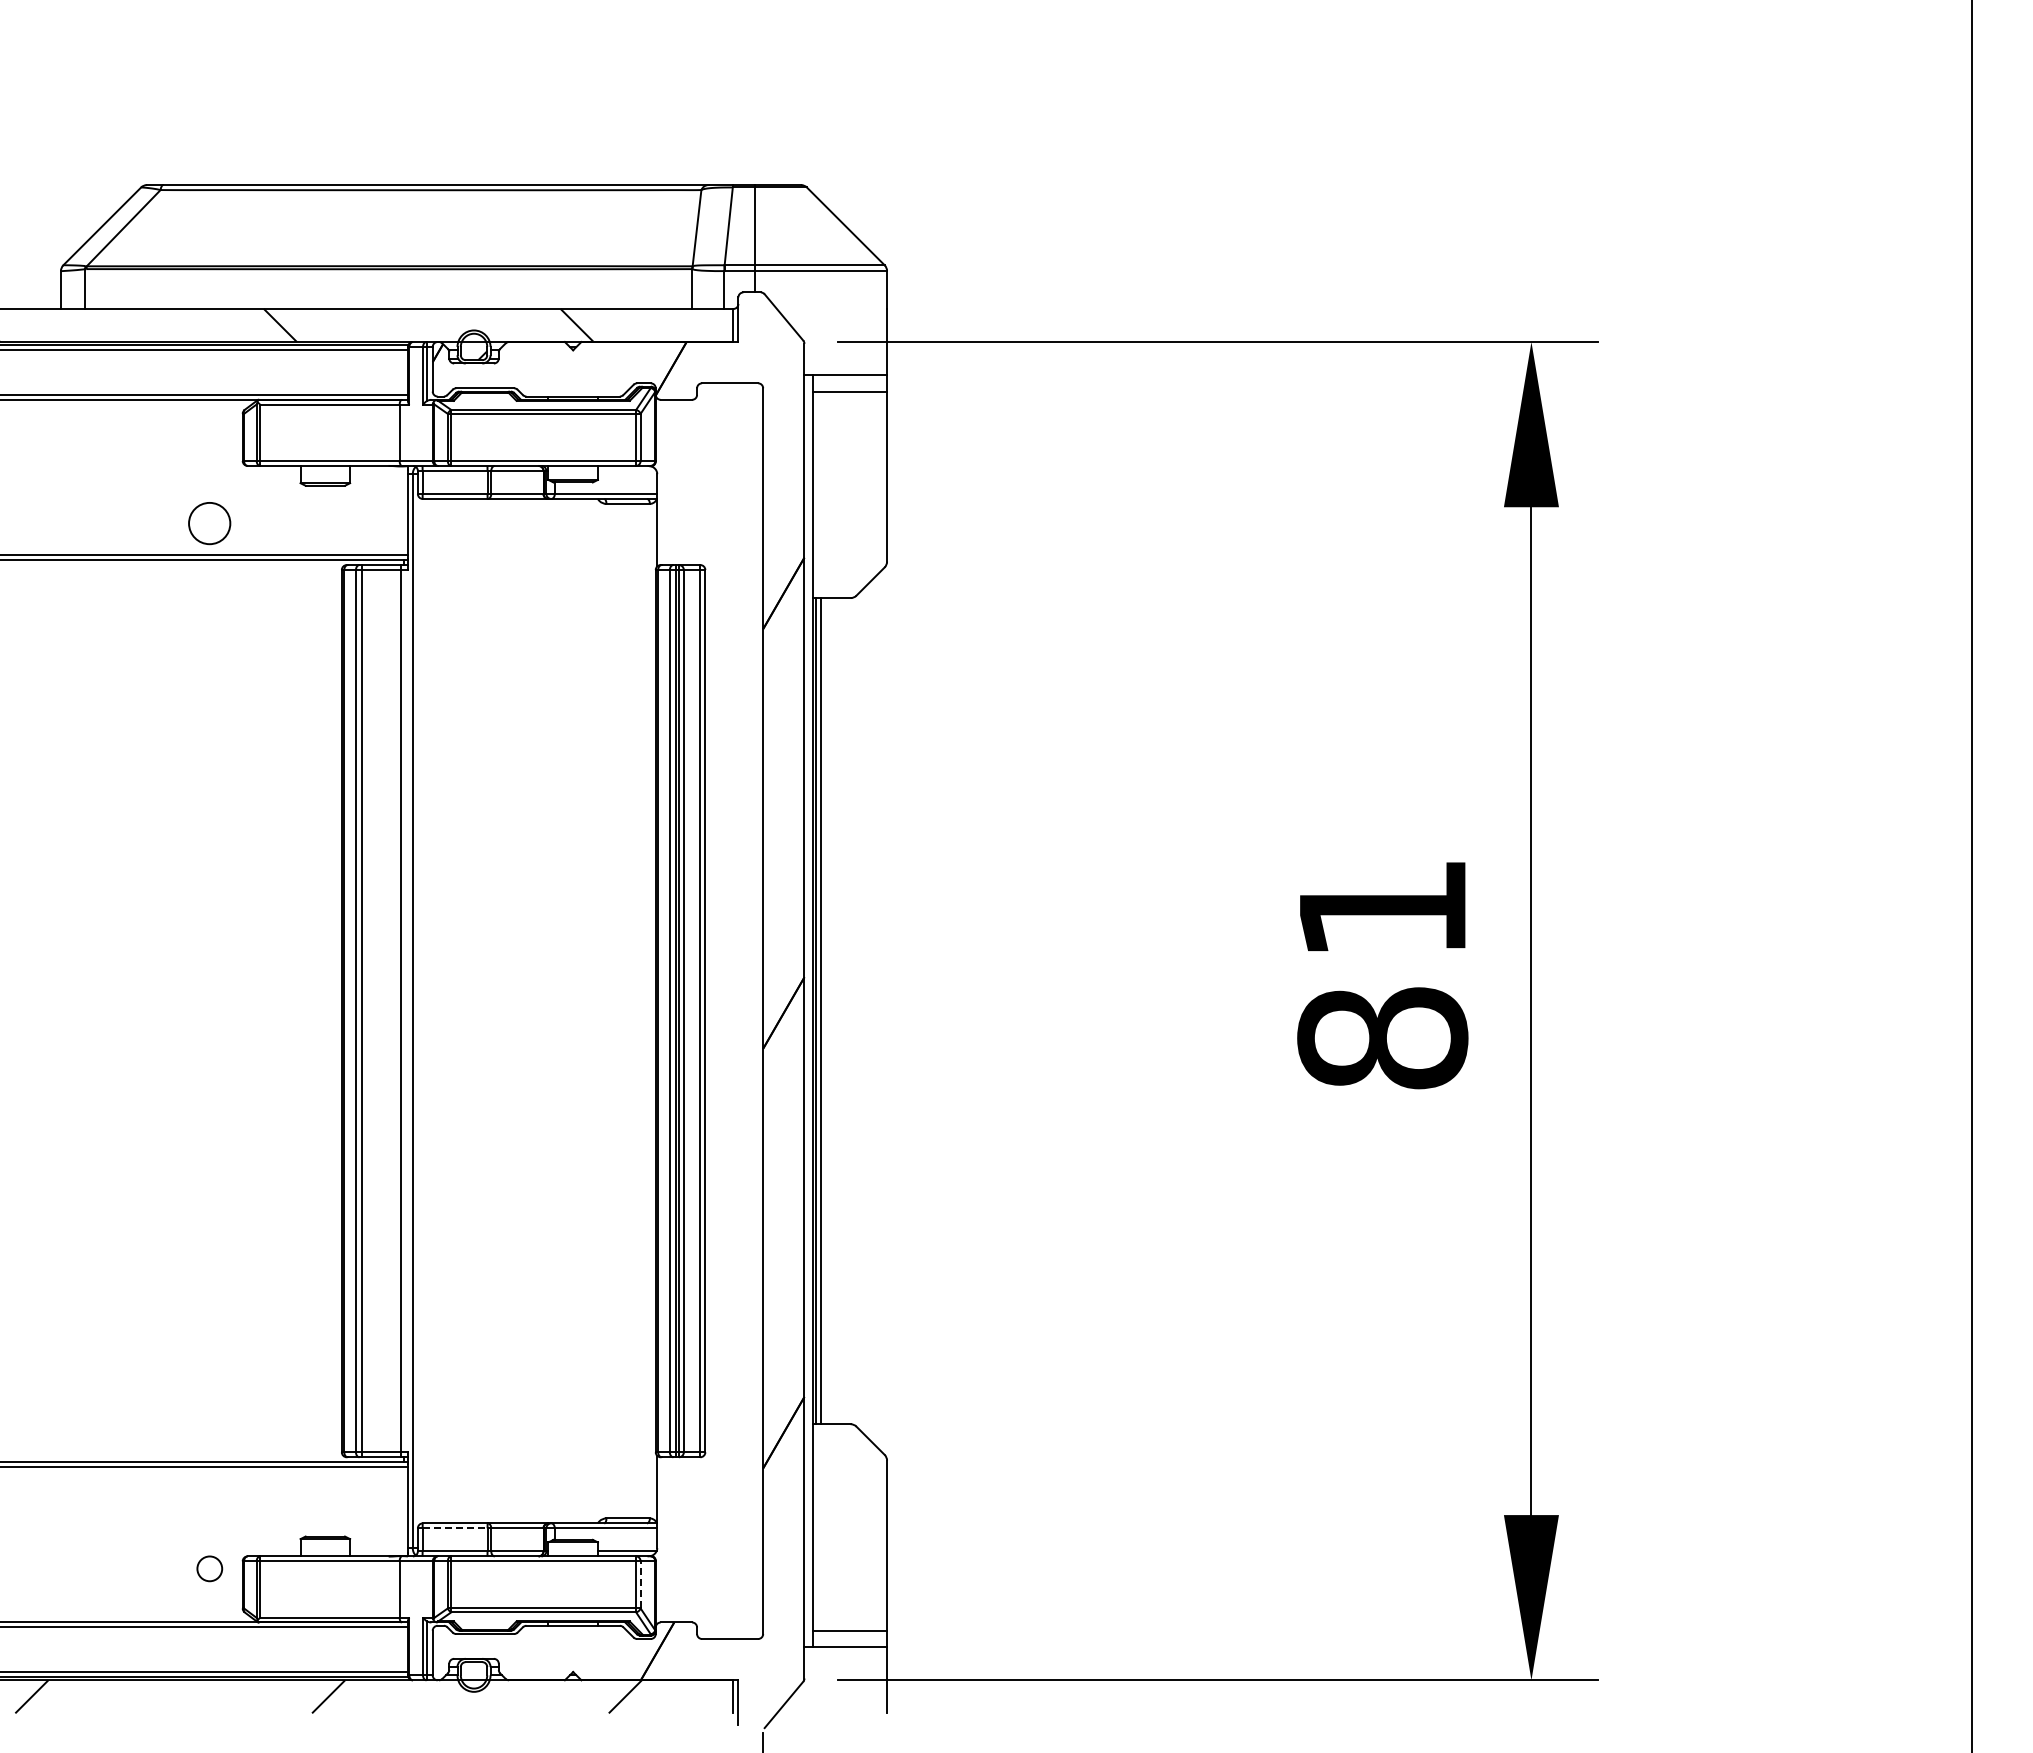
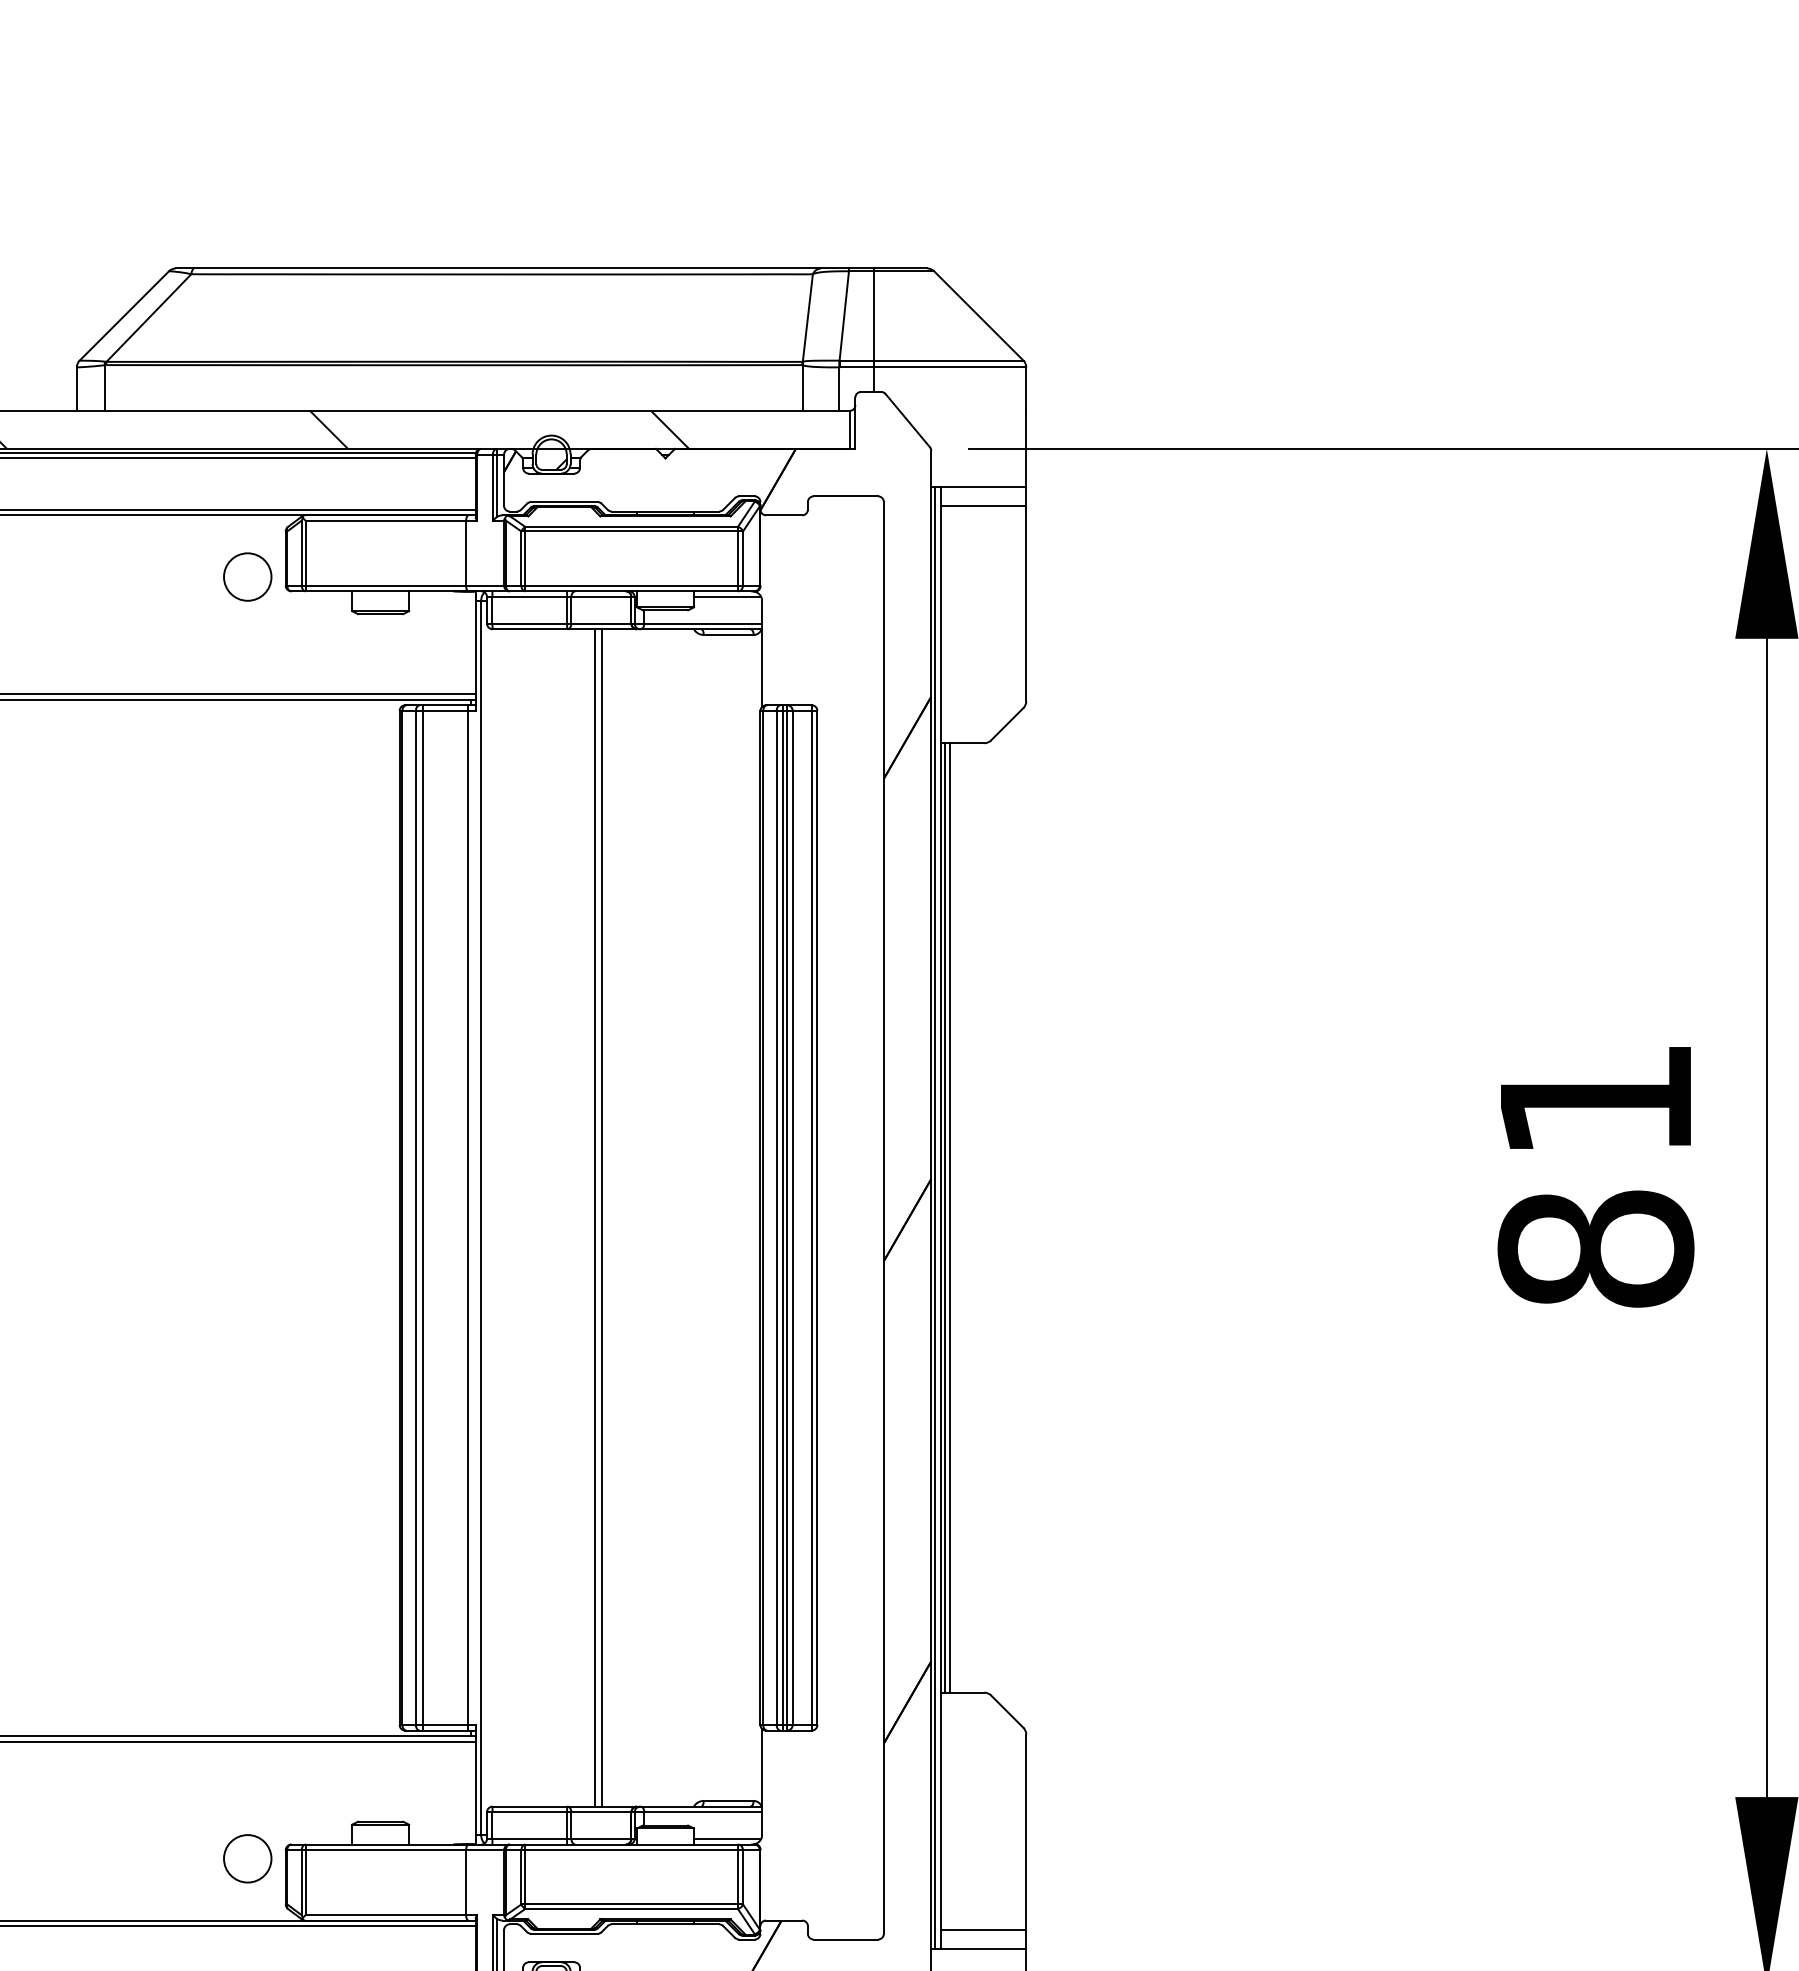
line: (626, 470) -> (726, 596), added
circle: (209, 523) -> (247, 577), moved
line: (511, 1010) -> (594, 1217), added
line: (518, 1010) -> (602, 1217), added
line: (807, 1011) -> (934, 1218), added
line: (455, 1528) -> (530, 1812), dashed -> solid
circle: (209, 1568) -> (247, 1858), size x1.67
line: (640, 1584) -> (742, 1876), dashed -> solid

